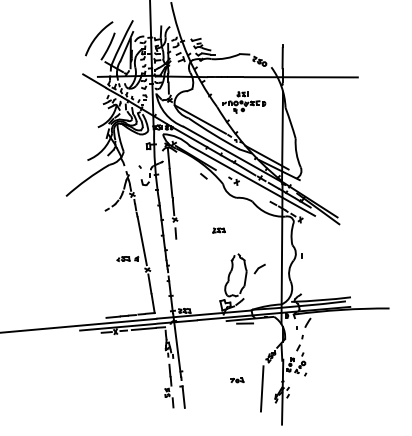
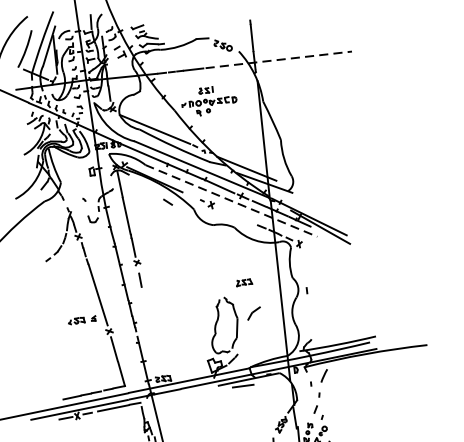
line: (301, 77) -> (279, 60), solid -> dashed
line: (252, 180) -> (231, 200), solid -> dashed
part: (218, 230) -> (243, 282), moved

